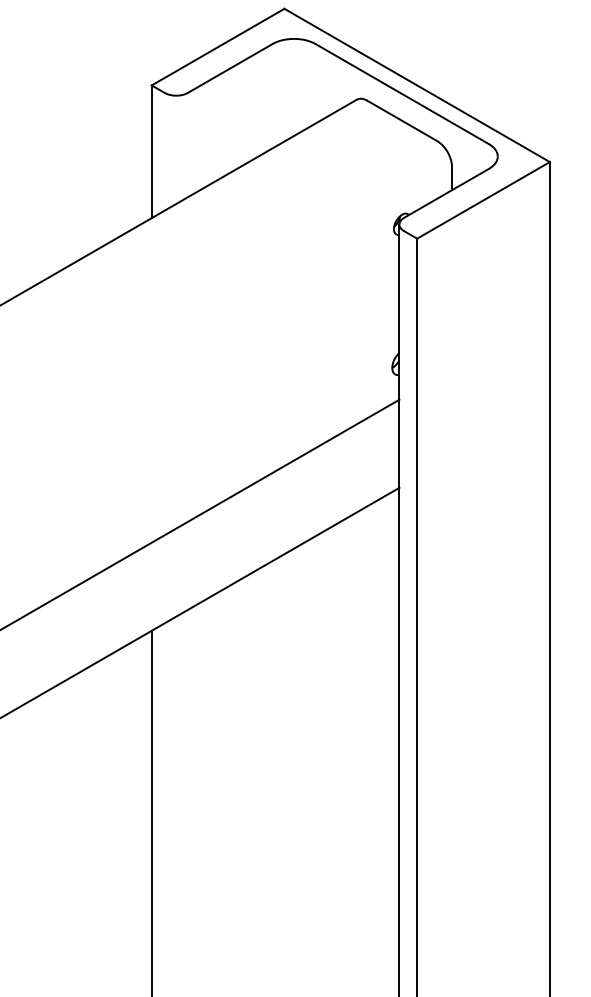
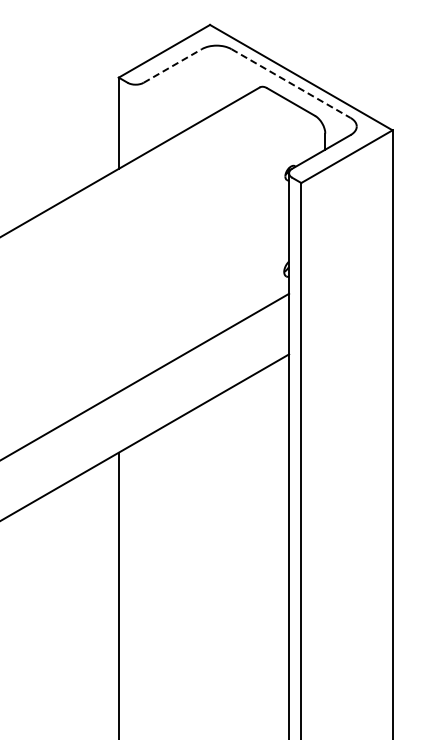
line: (229, 67) -> (172, 65), solid -> dashed
line: (402, 93) -> (291, 83), solid -> dashed

